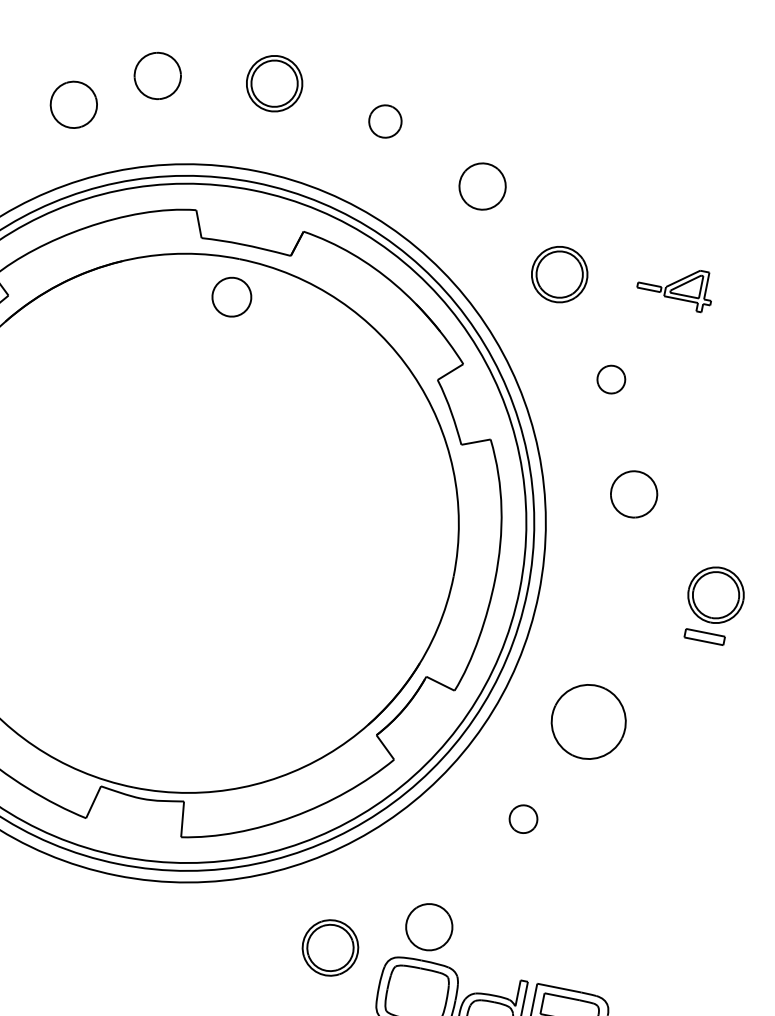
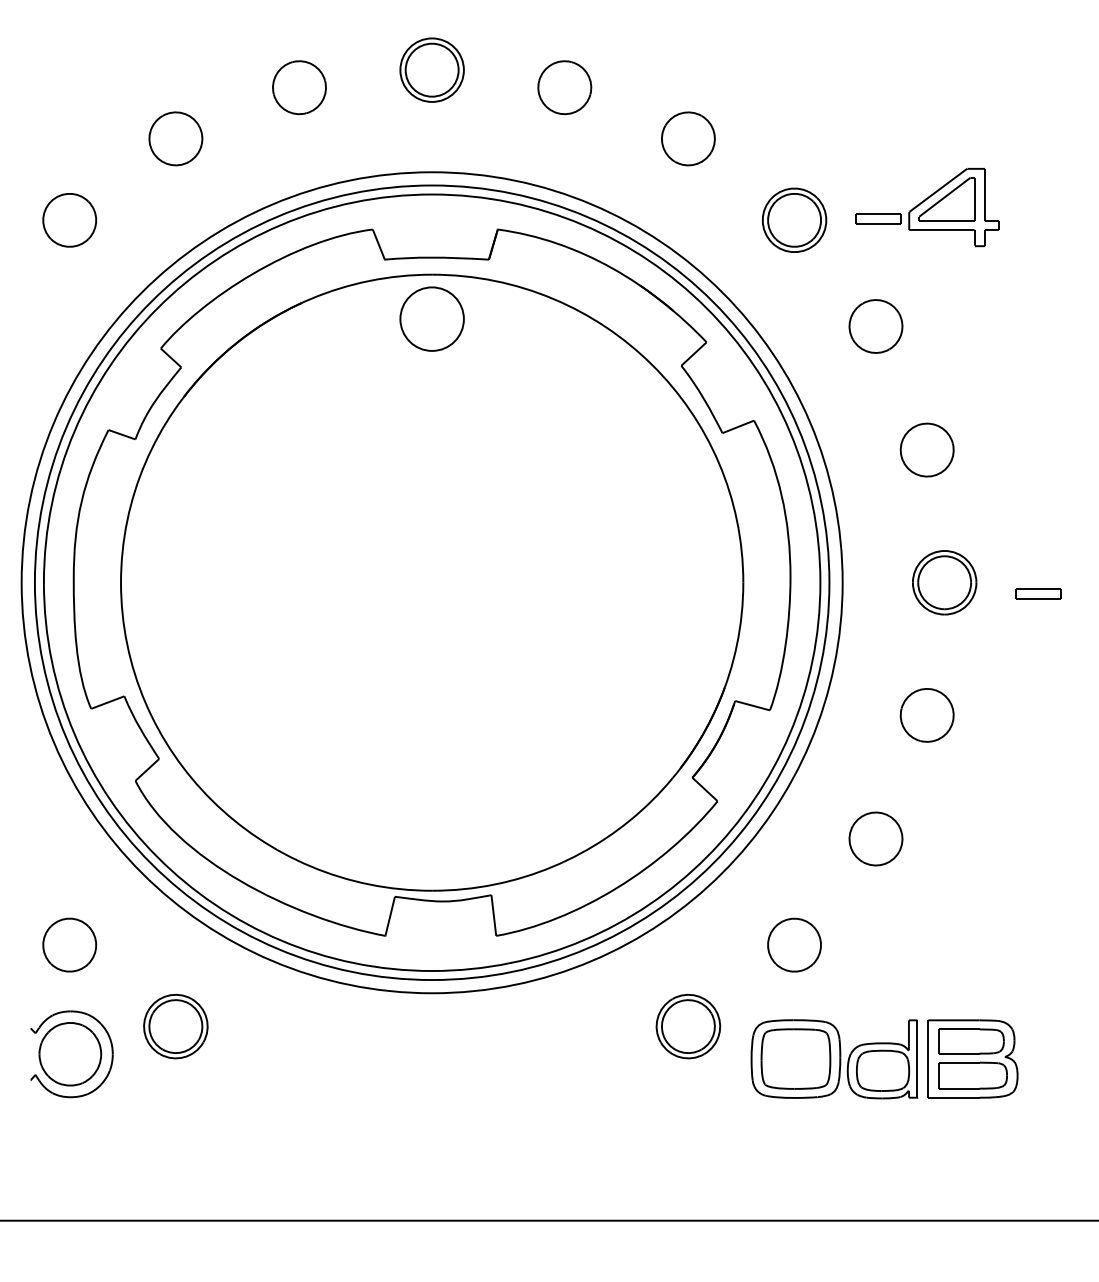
part: (73, 104) -> (175, 138), moved
part: (385, 121) -> (564, 87), size x1.43
part: (675, 286) -> (927, 207), size x1.67
part: (231, 296) -> (431, 318), size x1.43
part: (610, 379) -> (875, 326), size x1.67
part: (715, 594) -> (944, 582), moved
part: (588, 721) -> (926, 715), size x0.62
part: (523, 818) -> (875, 838), size x1.67
part: (429, 926) -> (794, 944), moved

